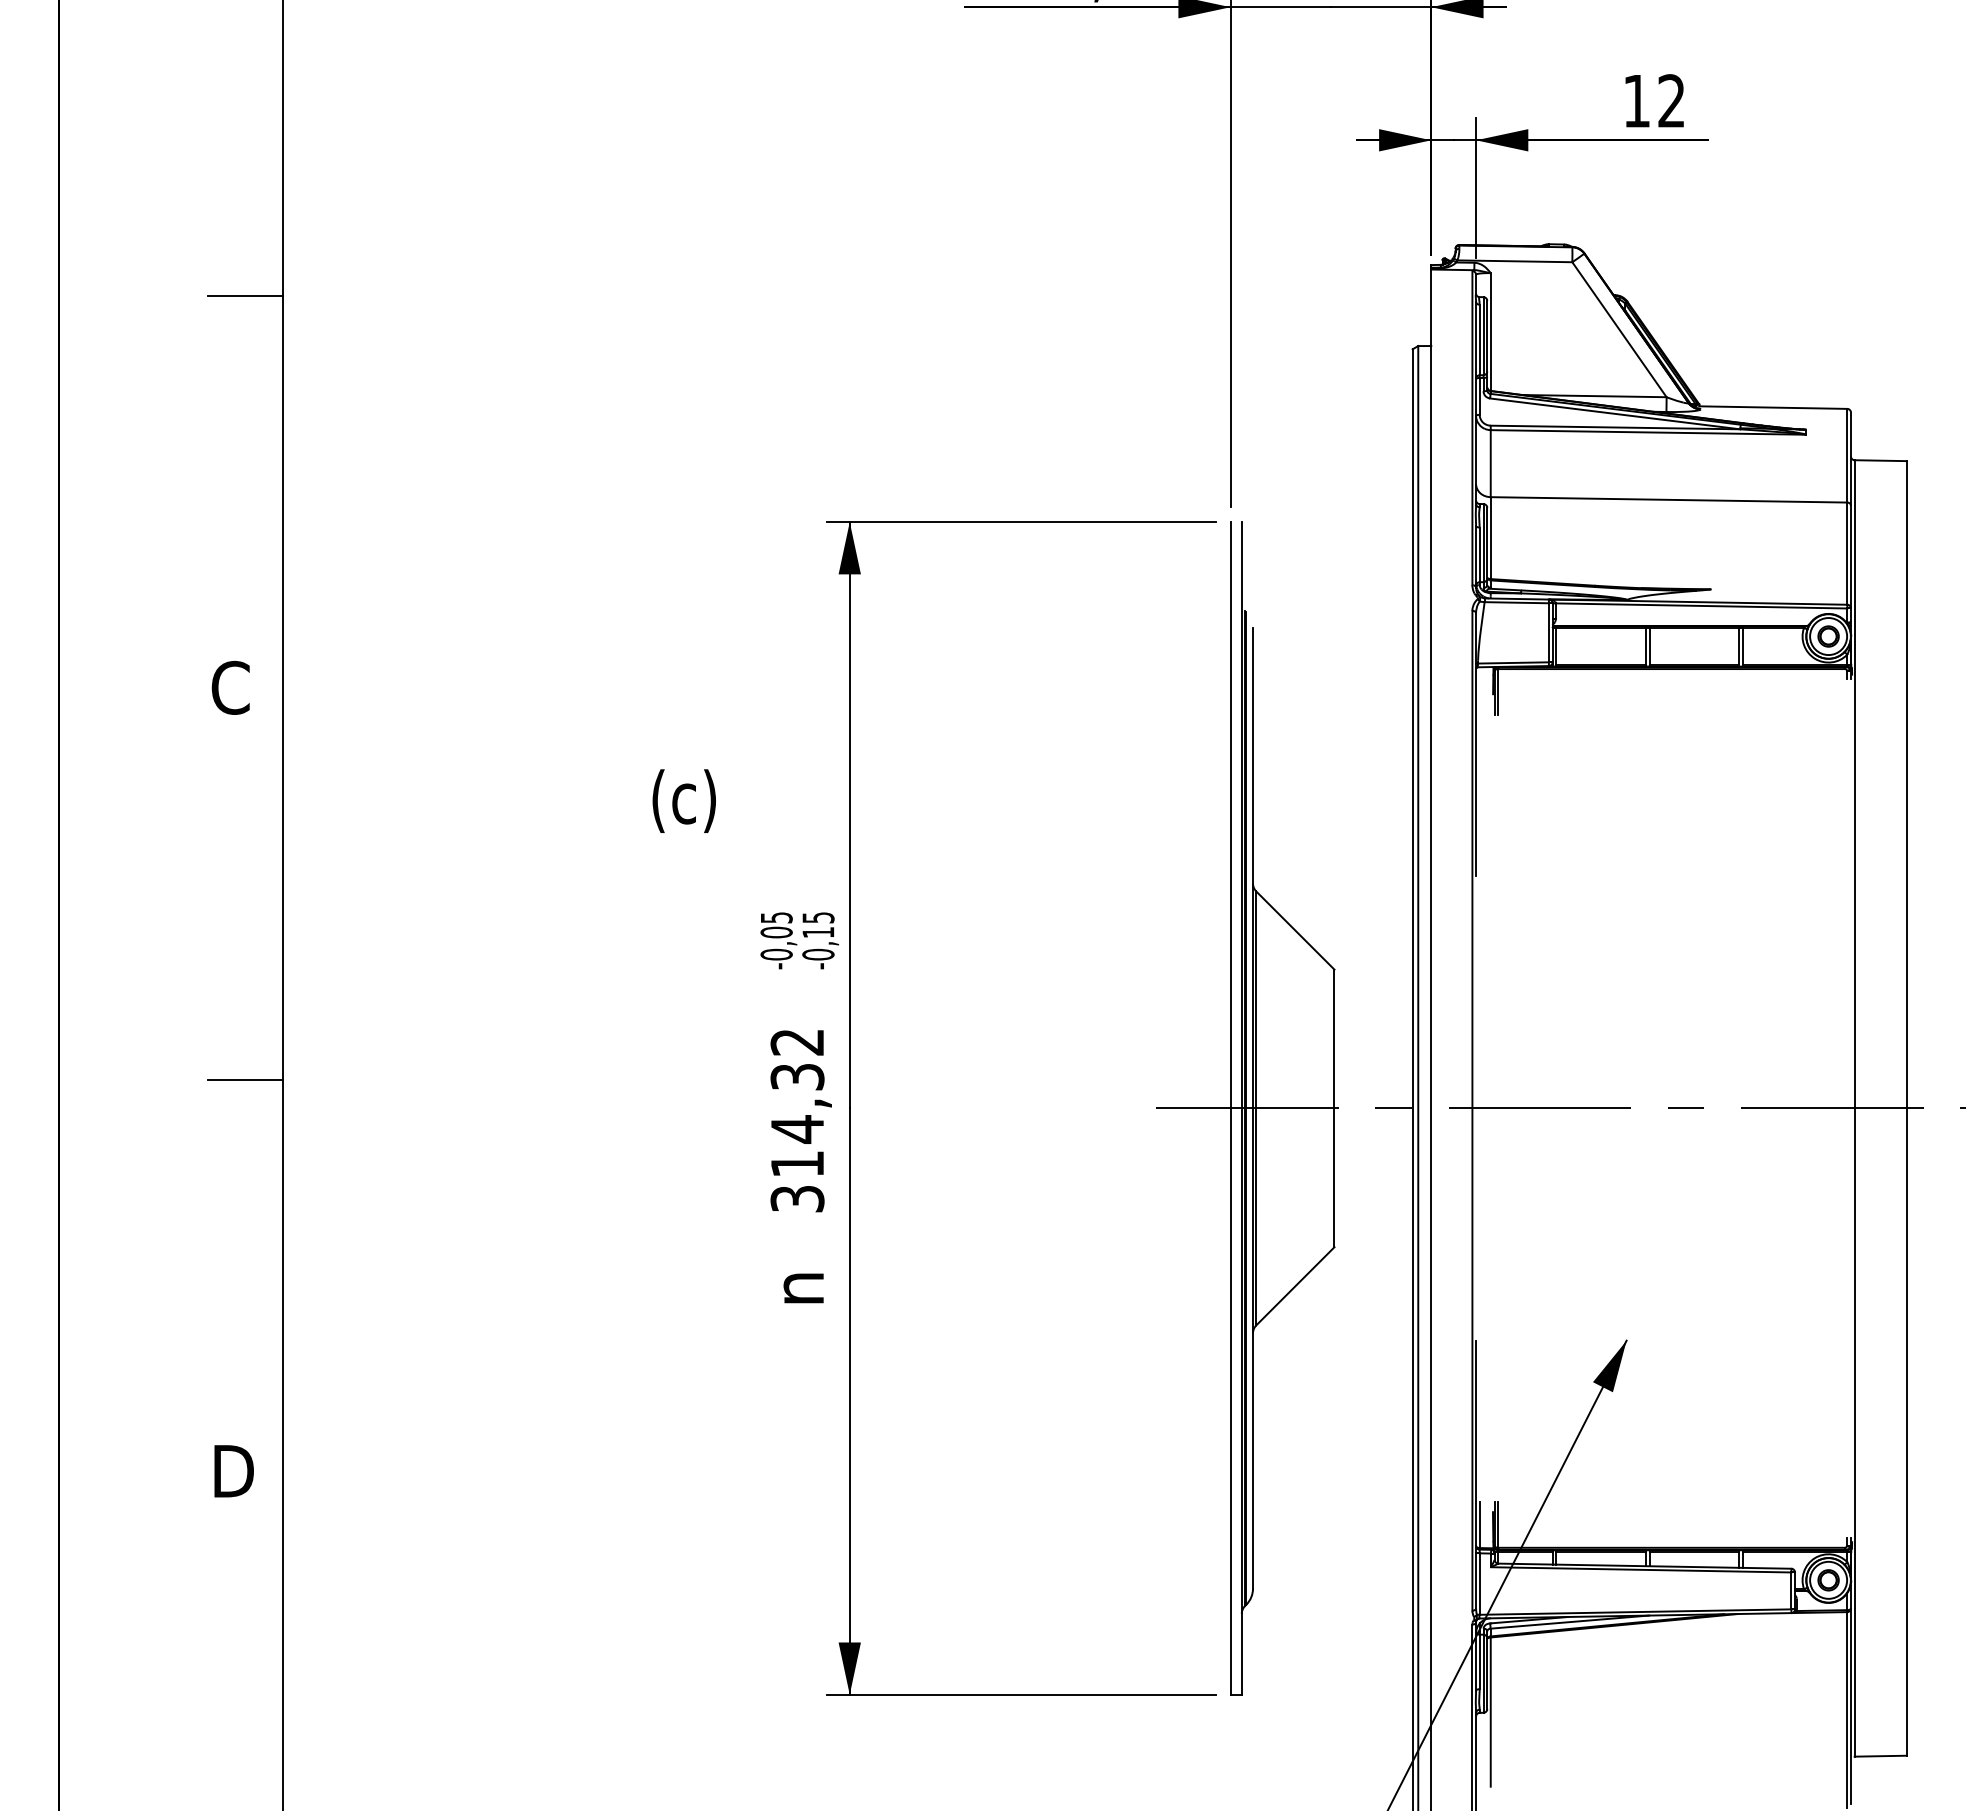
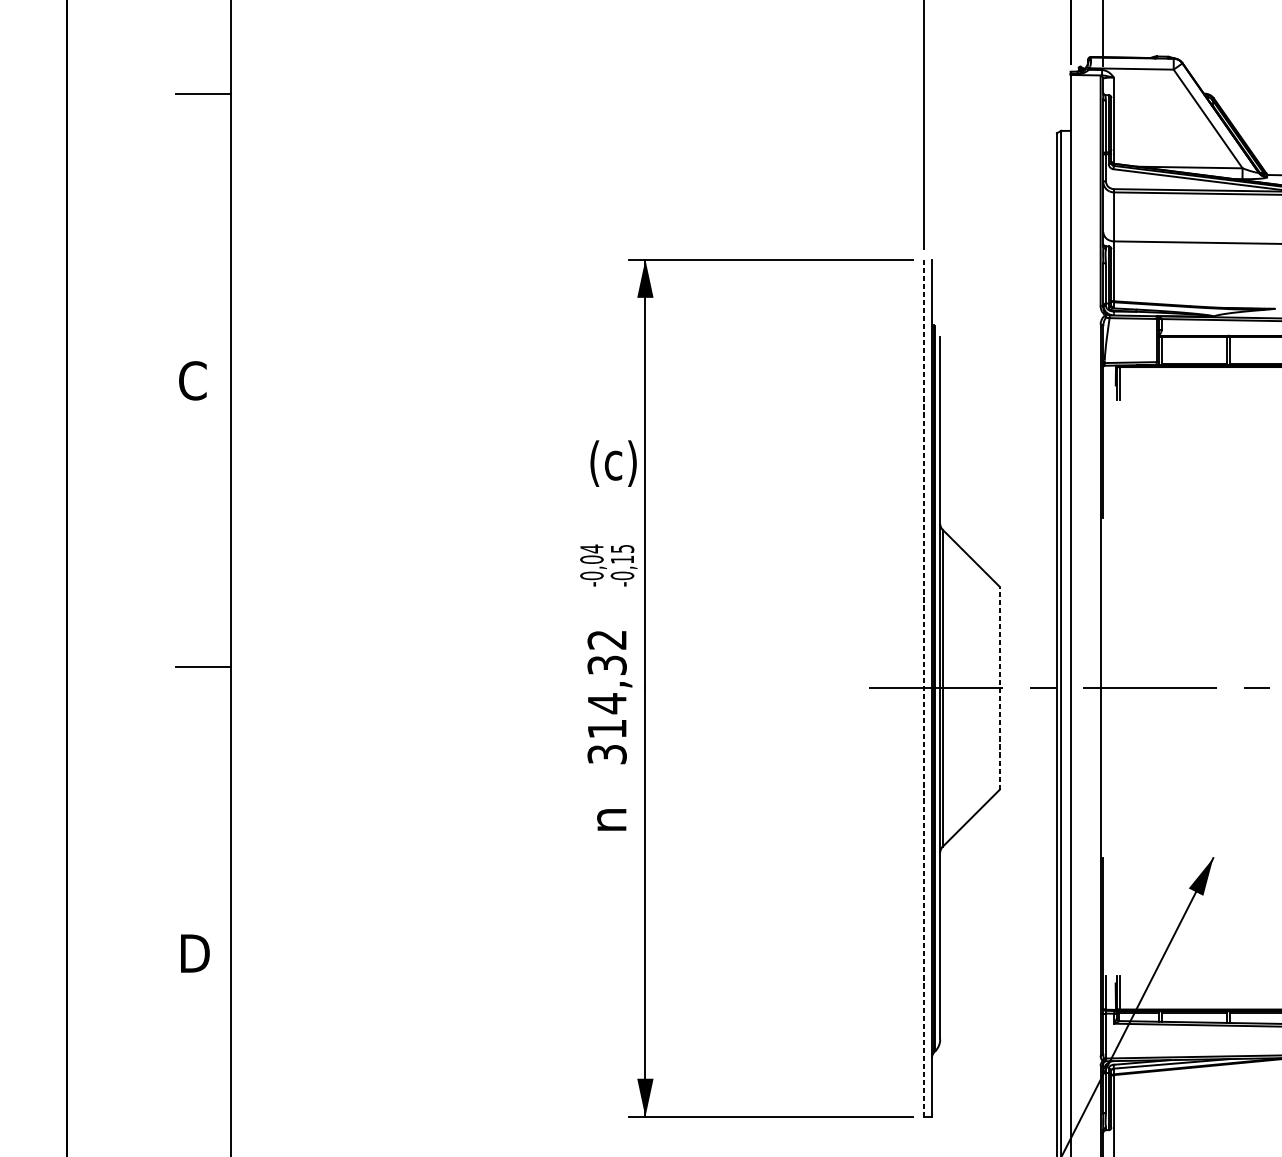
text: (683, 800) -> (613, 463), moved
text: (776, 917) -> (591, 548), -0,05 -> -0,04
line: (1230, 1108) -> (923, 688), solid -> dashed
line: (1334, 1108) -> (999, 688), solid -> dashed

